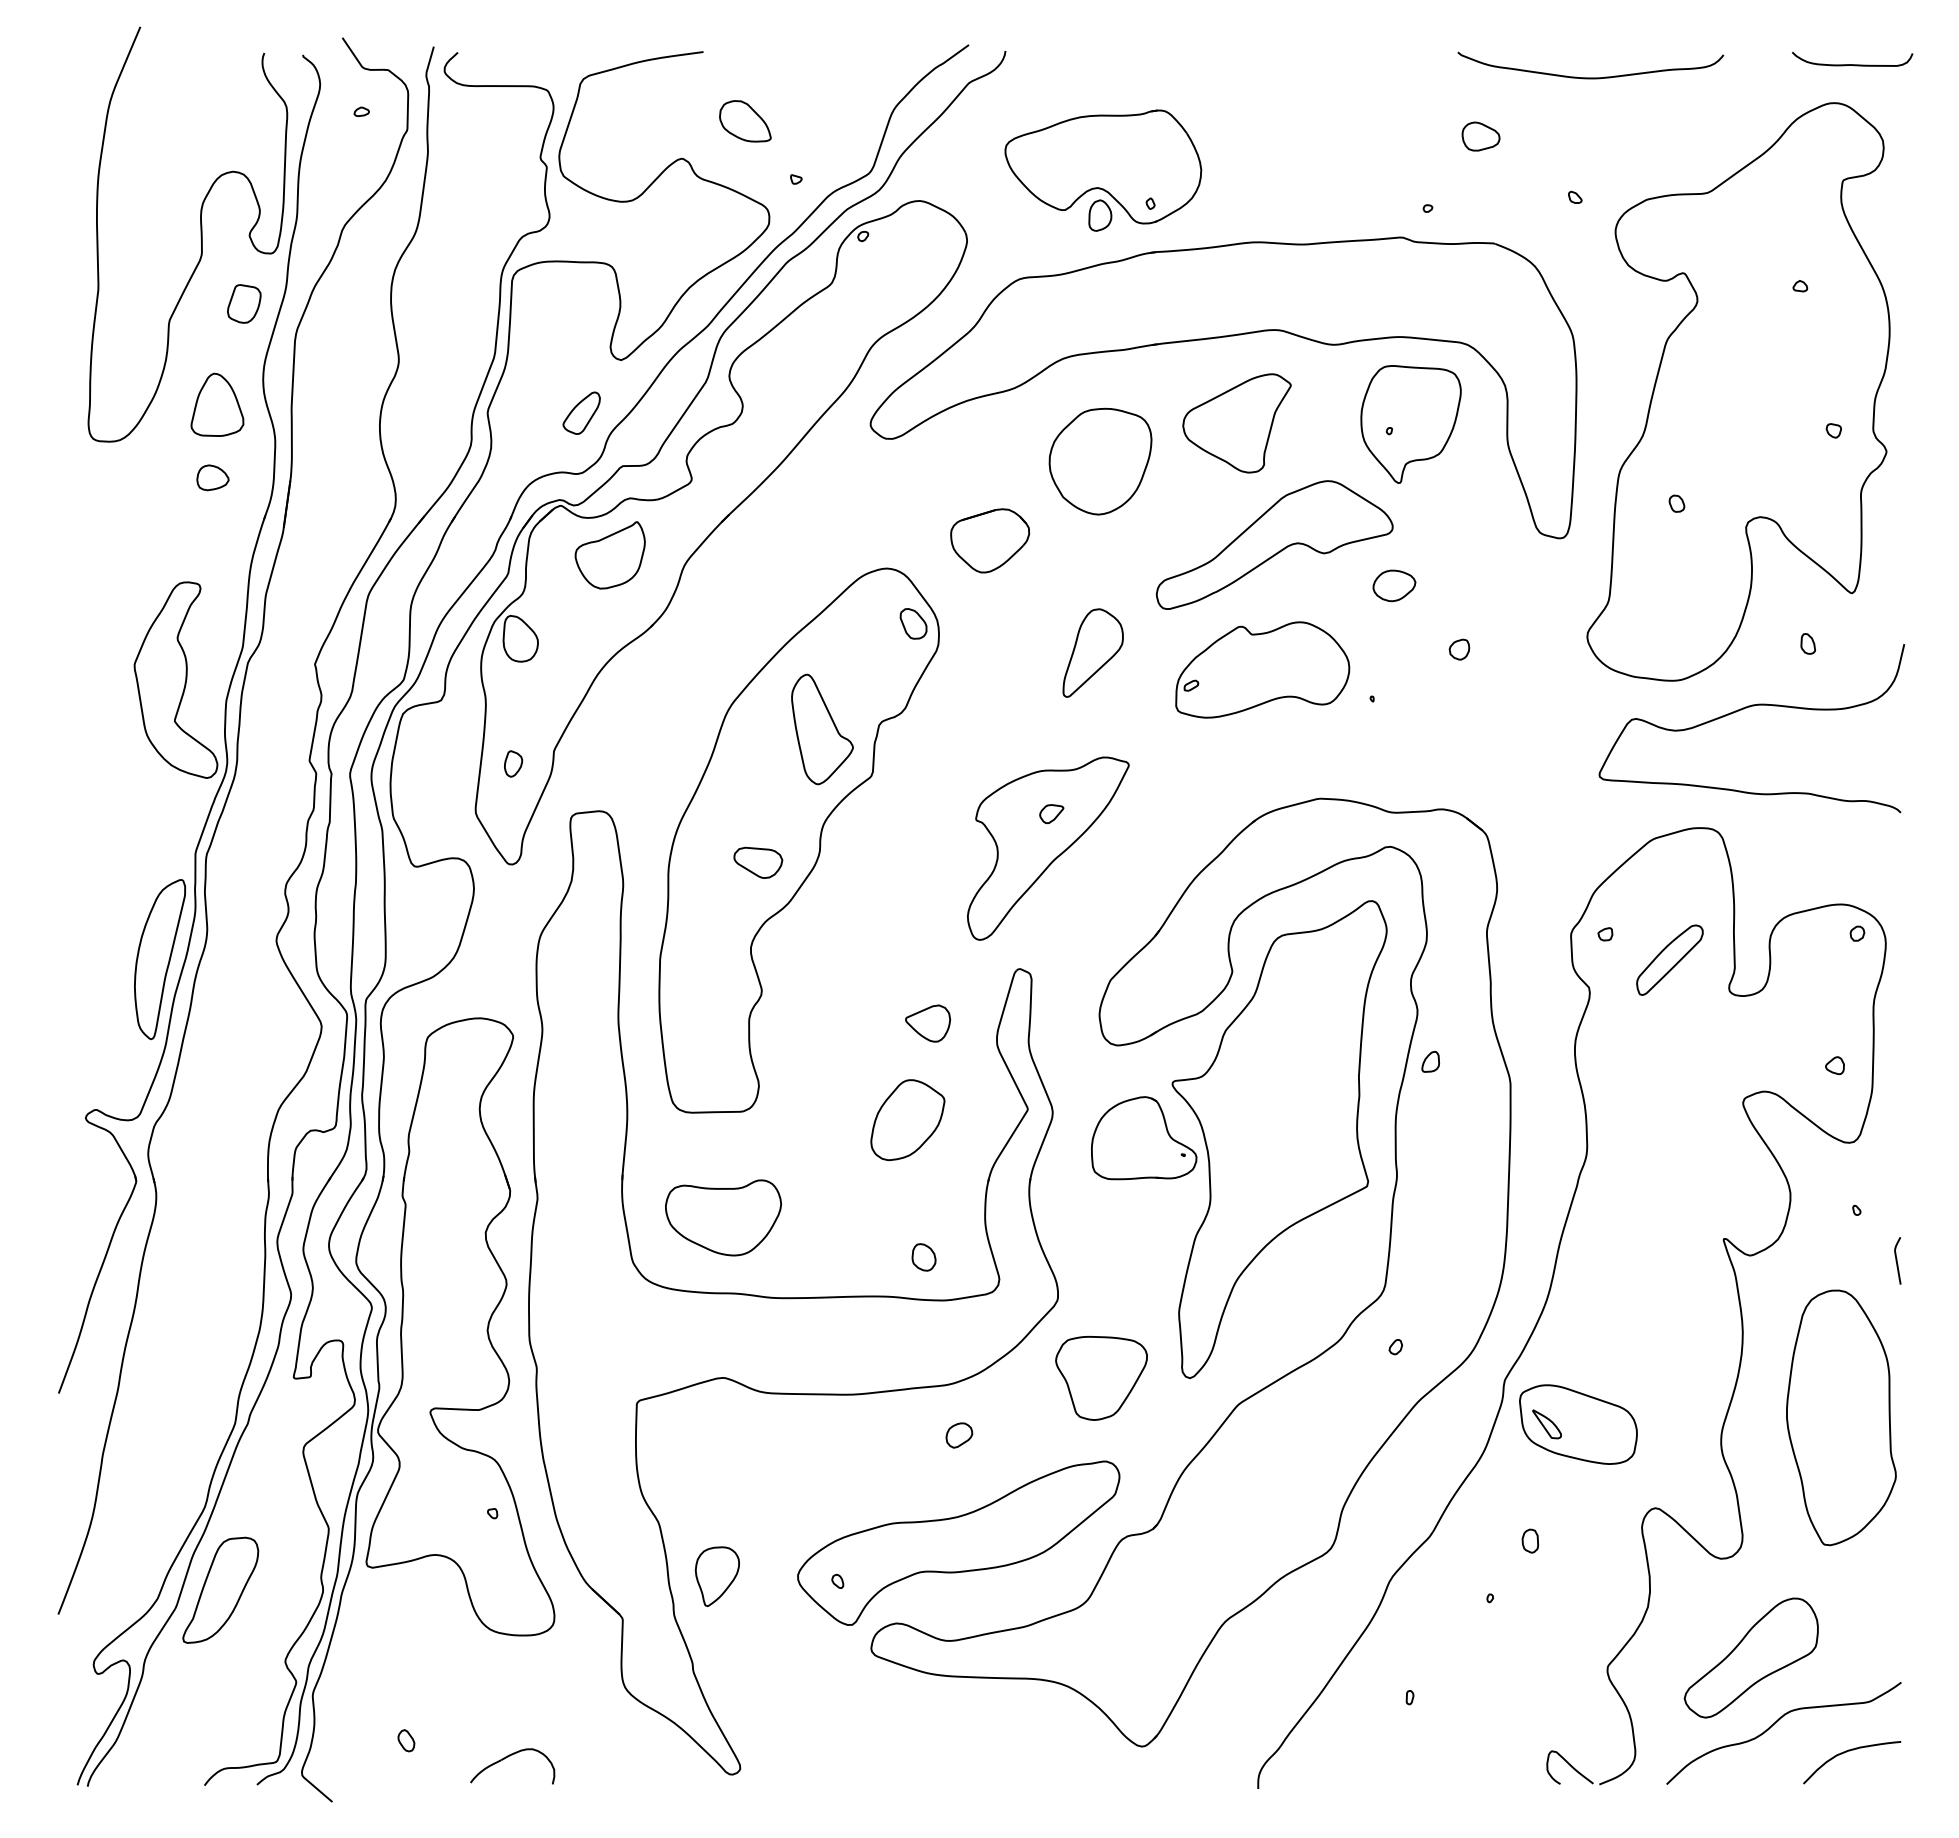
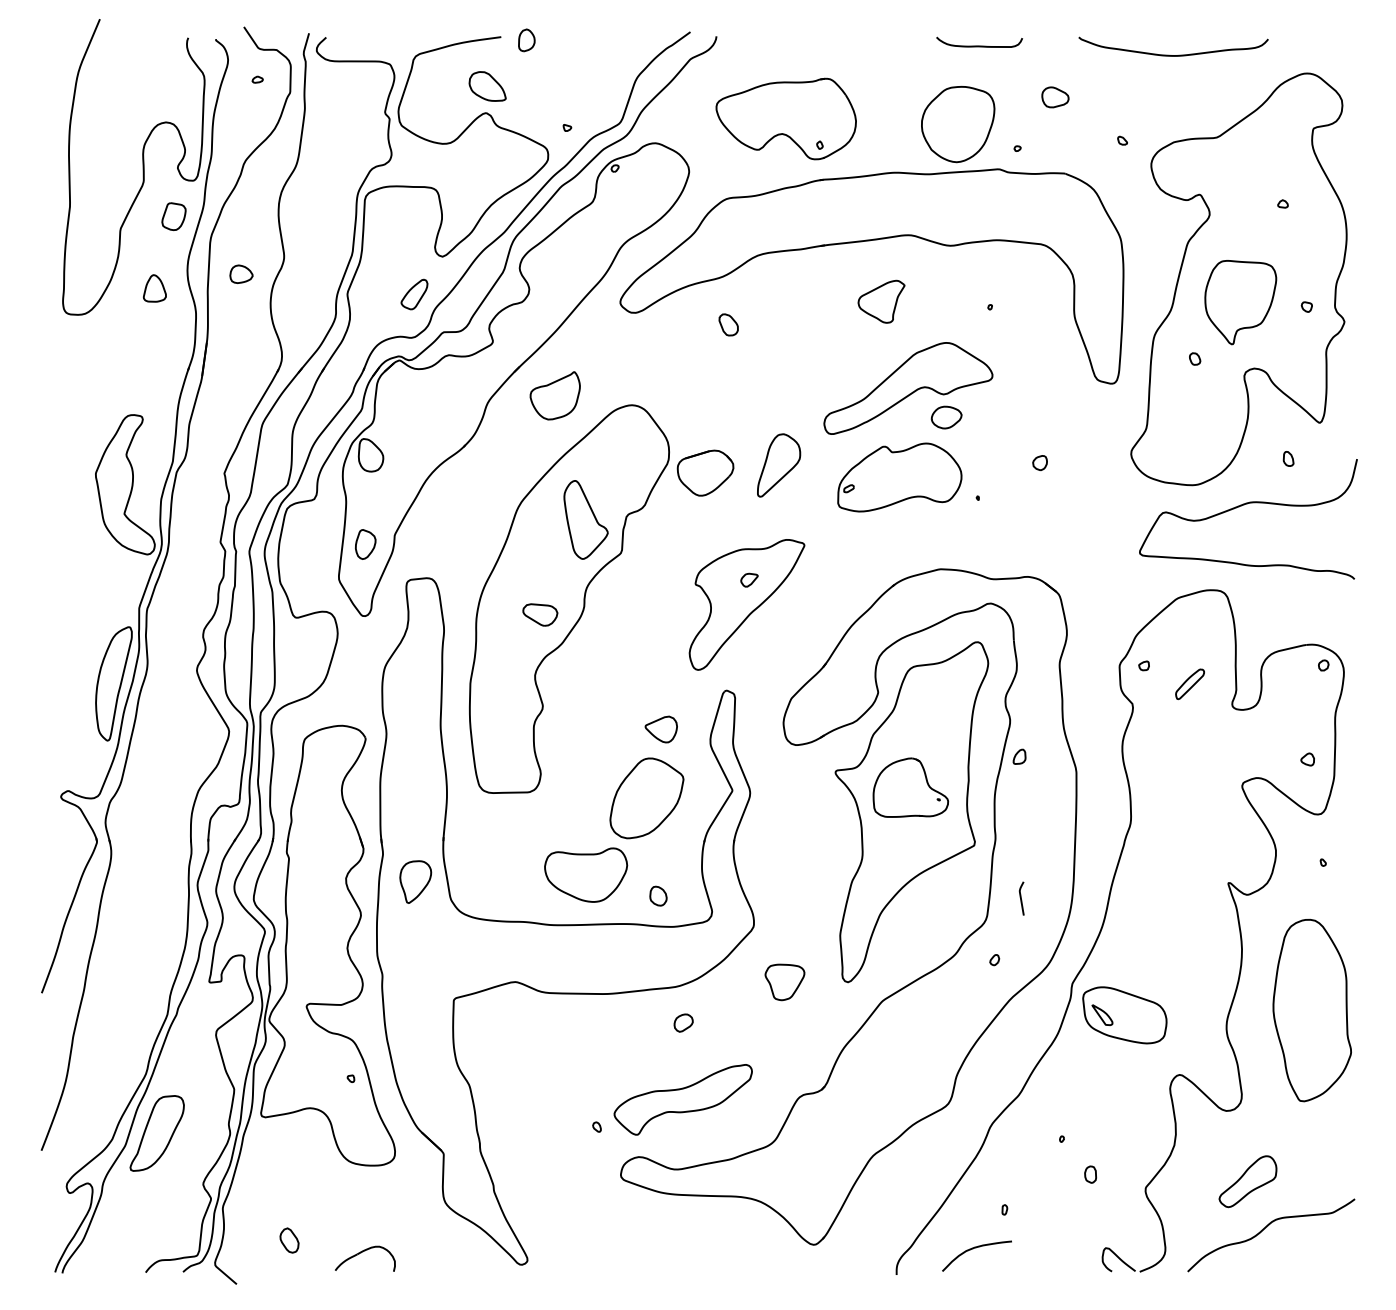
curve: (1852, 64) -> (979, 45), moved
curve: (1590, 77) -> (1173, 55), moved
part: (745, 121) -> (487, 86), moved
part: (1100, 215) -> (526, 40), moved
part: (217, 404) -> (154, 288), size x0.6
part: (1236, 423) -> (881, 301), size x0.6
part: (1410, 424) -> (1240, 302), moved
part: (1100, 461) -> (958, 124), moved
part: (212, 477) -> (241, 274), moved
part: (990, 540) -> (705, 472), moved
part: (609, 555) -> (554, 395), moved
part: (1394, 585) -> (946, 417), moved
part: (913, 623) -> (728, 324), moved
part: (513, 763) -> (365, 544), size x1.6
part: (1669, 959) -> (1189, 683), size x0.6
part: (907, 1119) -> (646, 797), size x1.4
part: (1144, 1138) -> (911, 787), moved
part: (723, 1217) -> (586, 874), moved
curve: (1897, 1260) -> (1021, 898), moved
part: (1101, 1378) -> (784, 982), size x0.6
part: (1530, 1540) -> (1090, 1174), moved
part: (958, 1542) -> (683, 1099), size x0.6
part: (716, 1576) -> (415, 881), moved
part: (1750, 1657) -> (1247, 1181), size x0.6
part: (406, 1740) -> (289, 1240), size x1.6
curve: (1850, 1751) -> (975, 1248), moved

